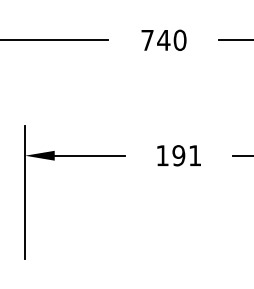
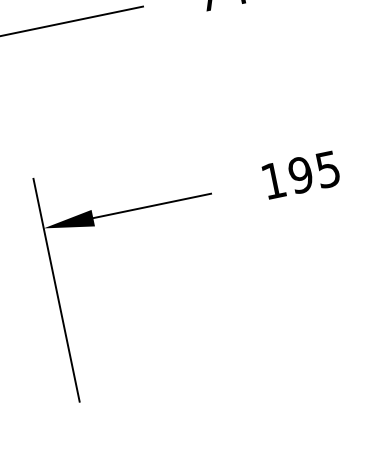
text: (195, 155) -> (328, 168), 191 -> 195

